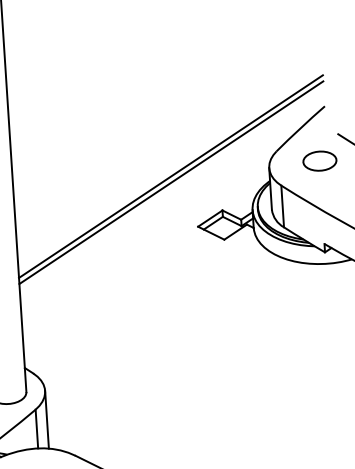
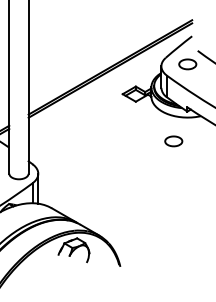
part: (301, 311) -> (173, 141), added

